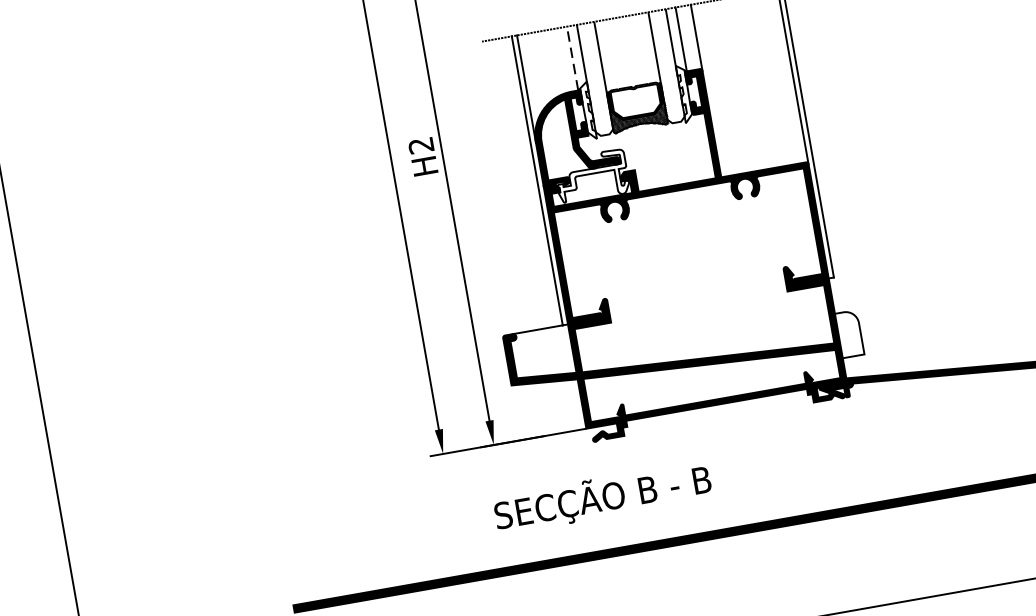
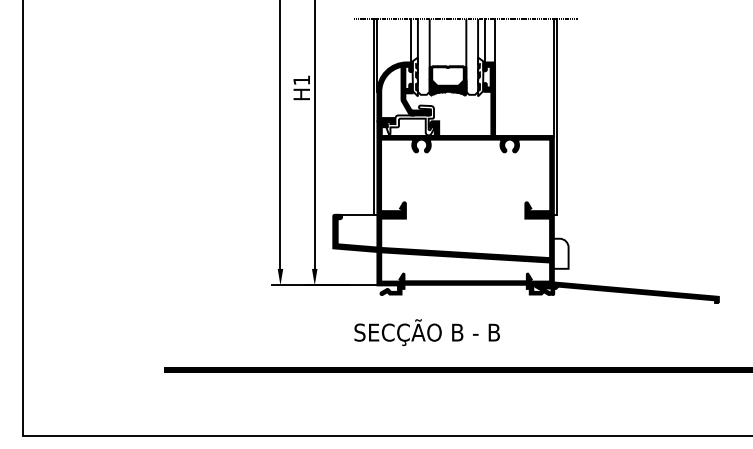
line: (572, 58) -> (411, 40), dashed -> solid
text: (420, 145) -> (301, 80), H2 -> H1
text: (601, 497) -> (426, 332), moved

